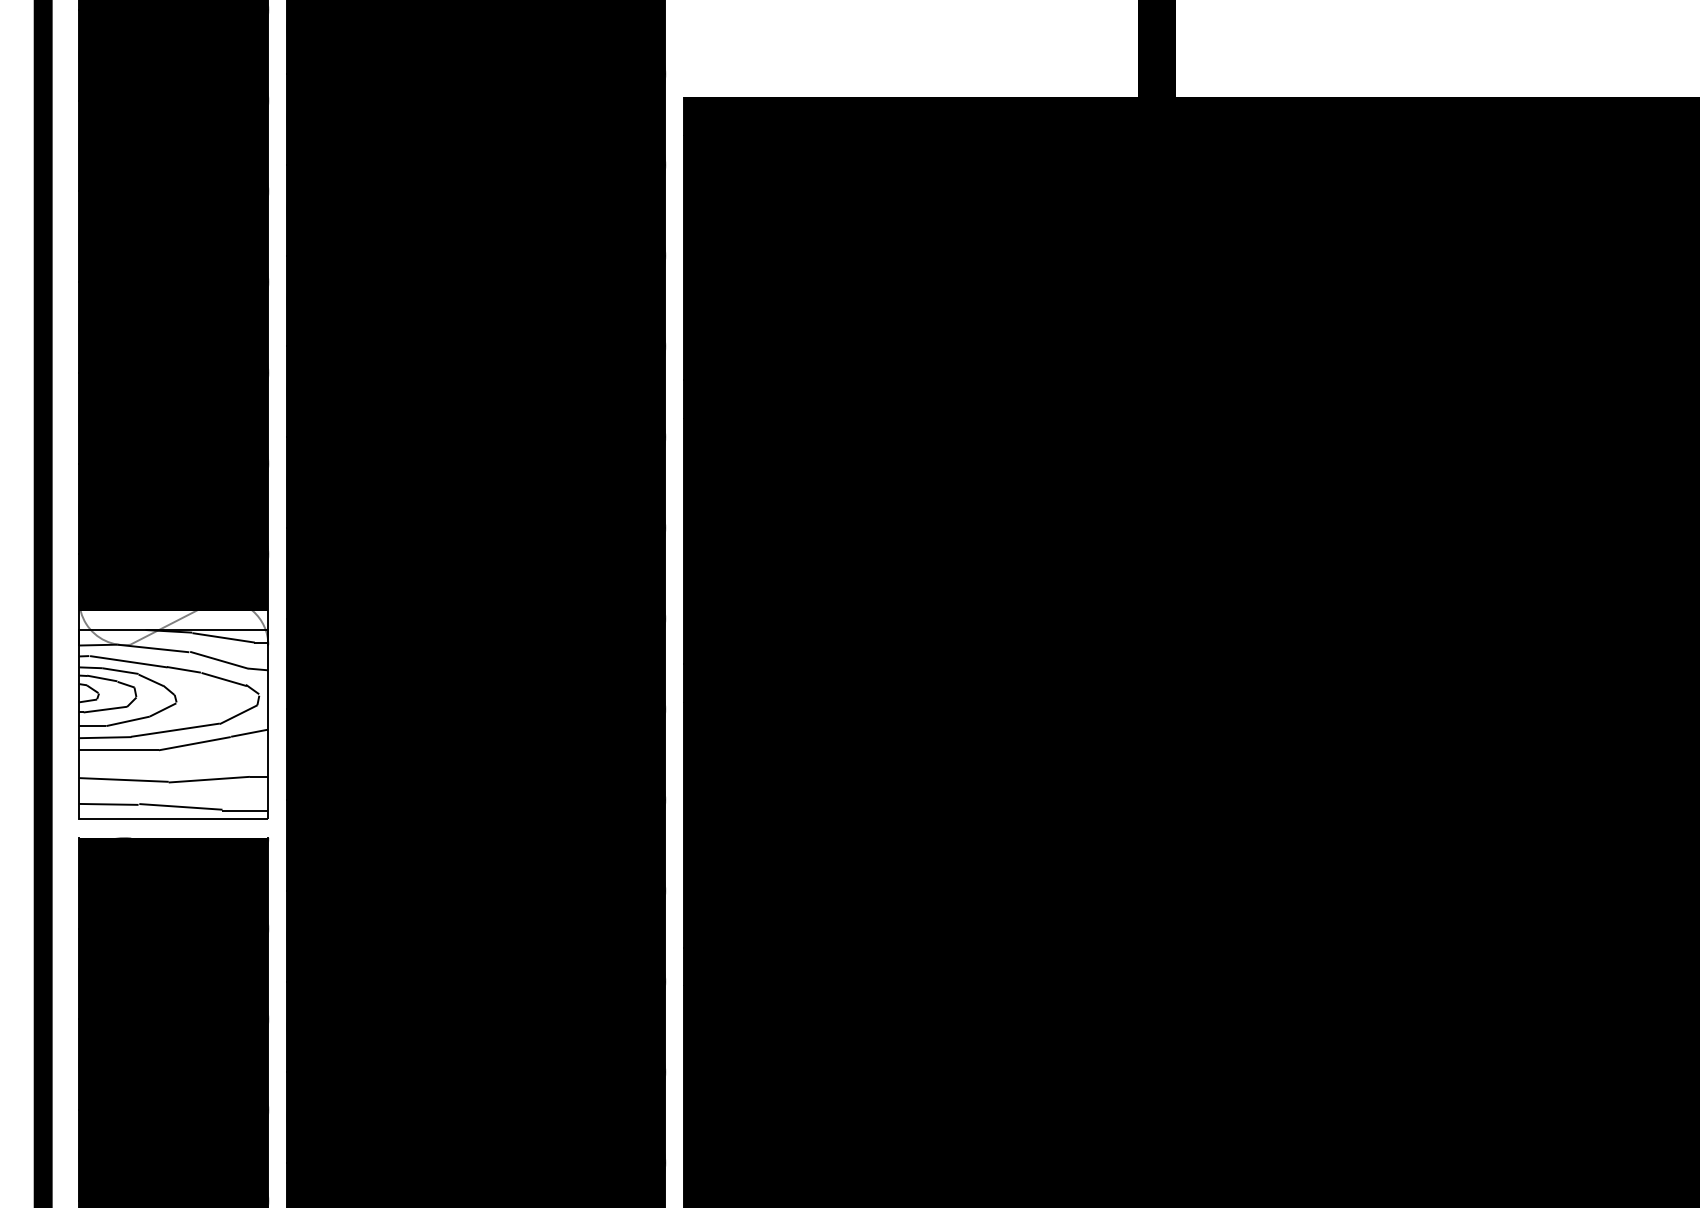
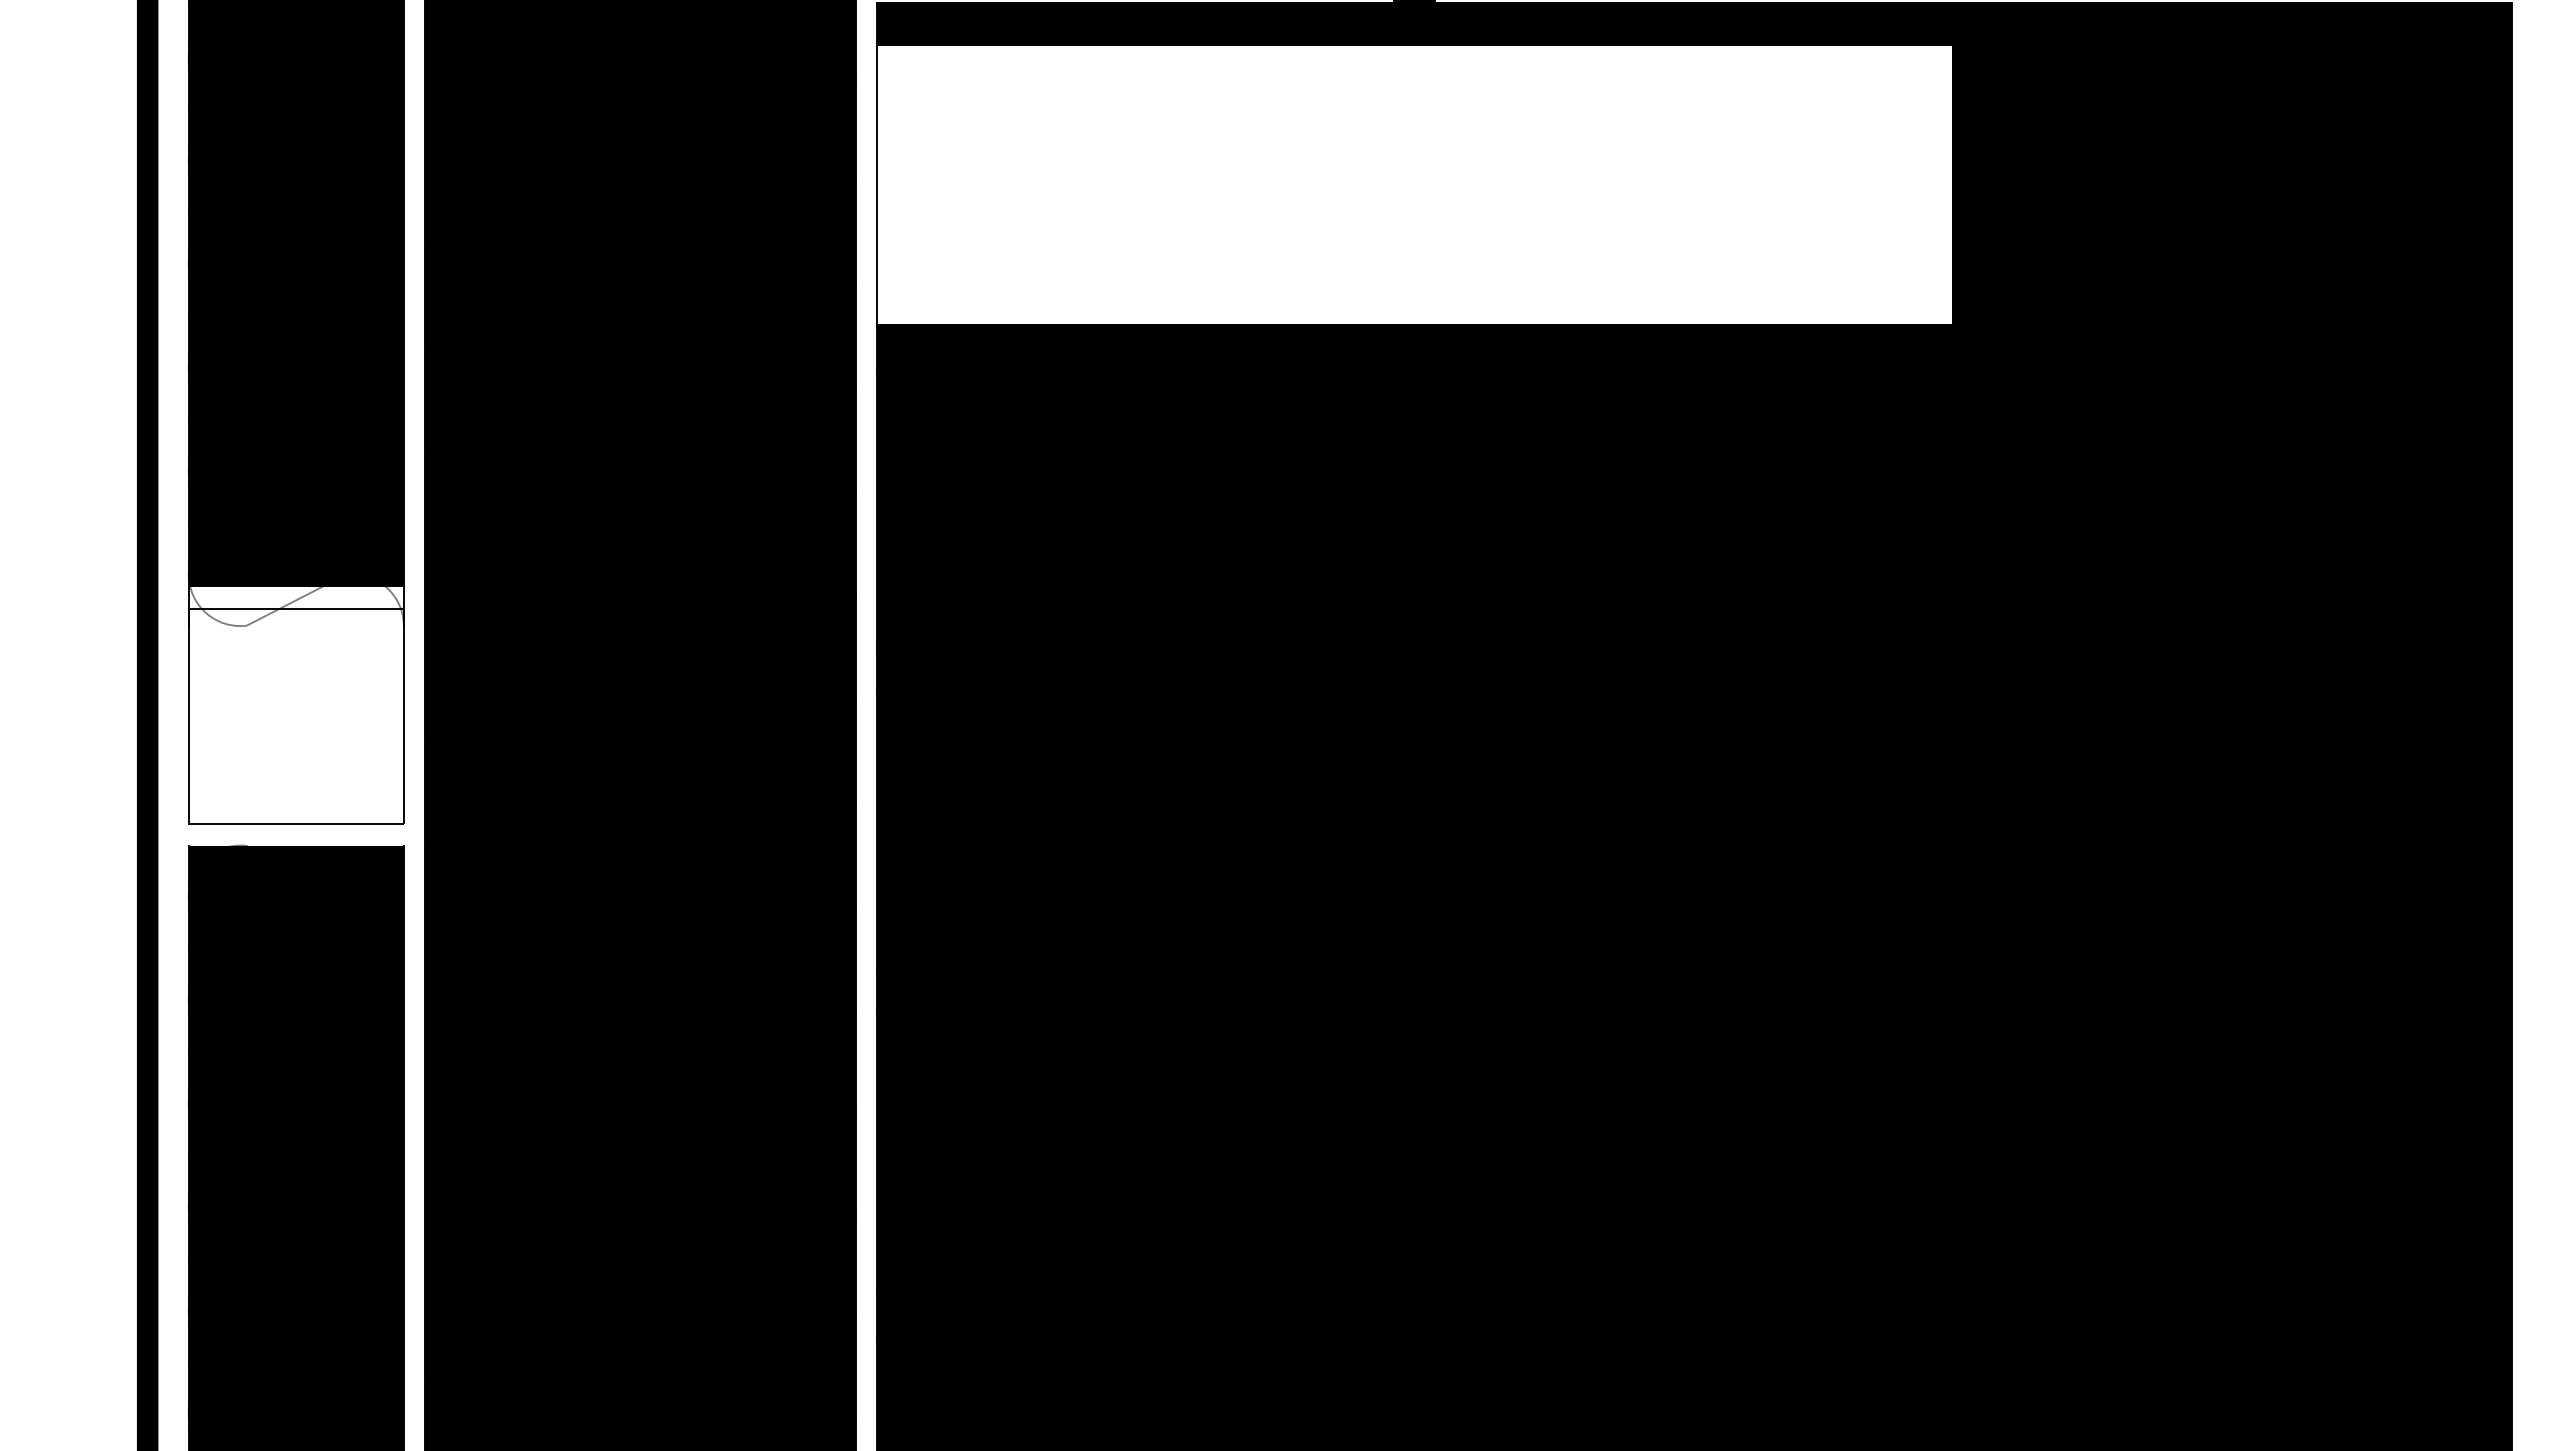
fill: (1156, 257) -> (1414, 184), removed
hatch: (173, 720) -> (295, 711), removed

